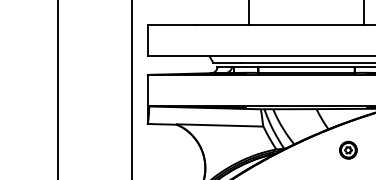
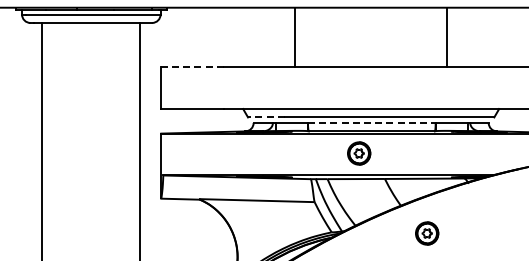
line: (171, 25) -> (192, 67), solid -> dashed
line: (226, 62) -> (265, 117), solid -> dashed
line: (306, 67) -> (371, 123), solid -> dashed
part: (297, 89) -> (359, 153), added

